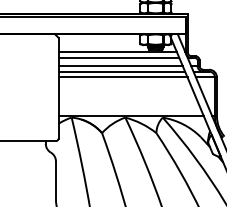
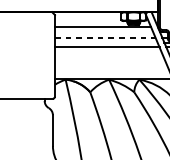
line: (118, 58) -> (103, 31), removed
line: (121, 65) -> (106, 37), solid -> dashed
line: (121, 71) -> (106, 42), removed

